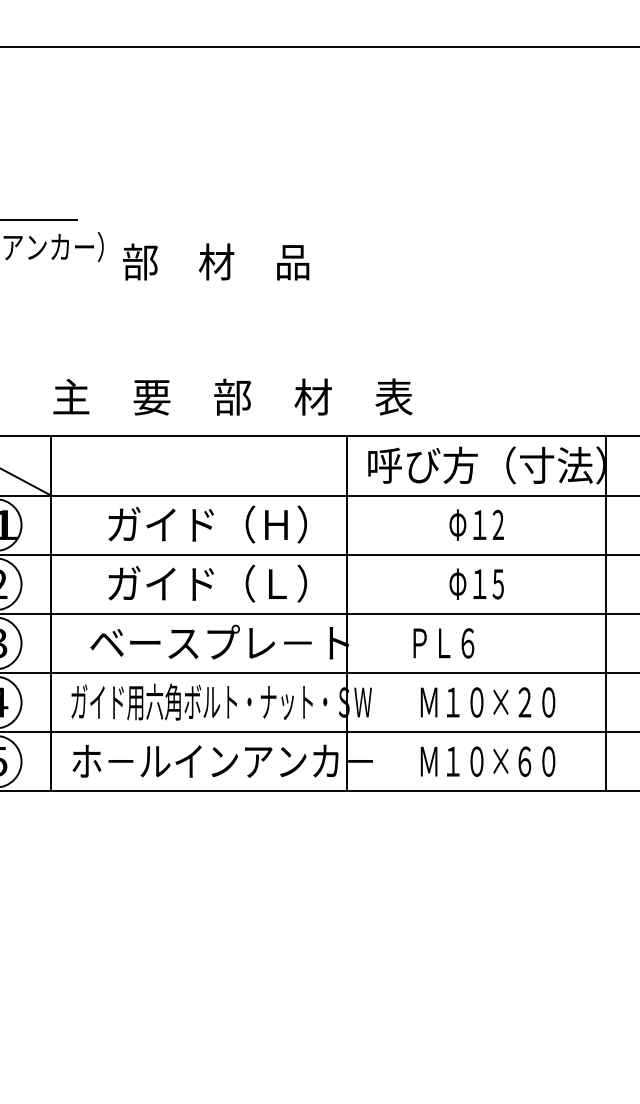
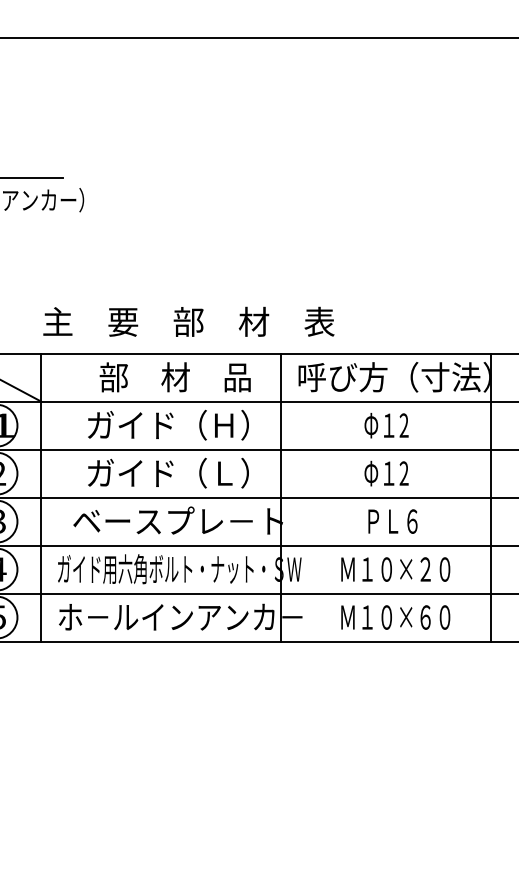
text: (215, 262) -> (174, 377), moved
text: (497, 584) -> (403, 473), 5 -> 2
text: (443, 643) -> (392, 521), moved

